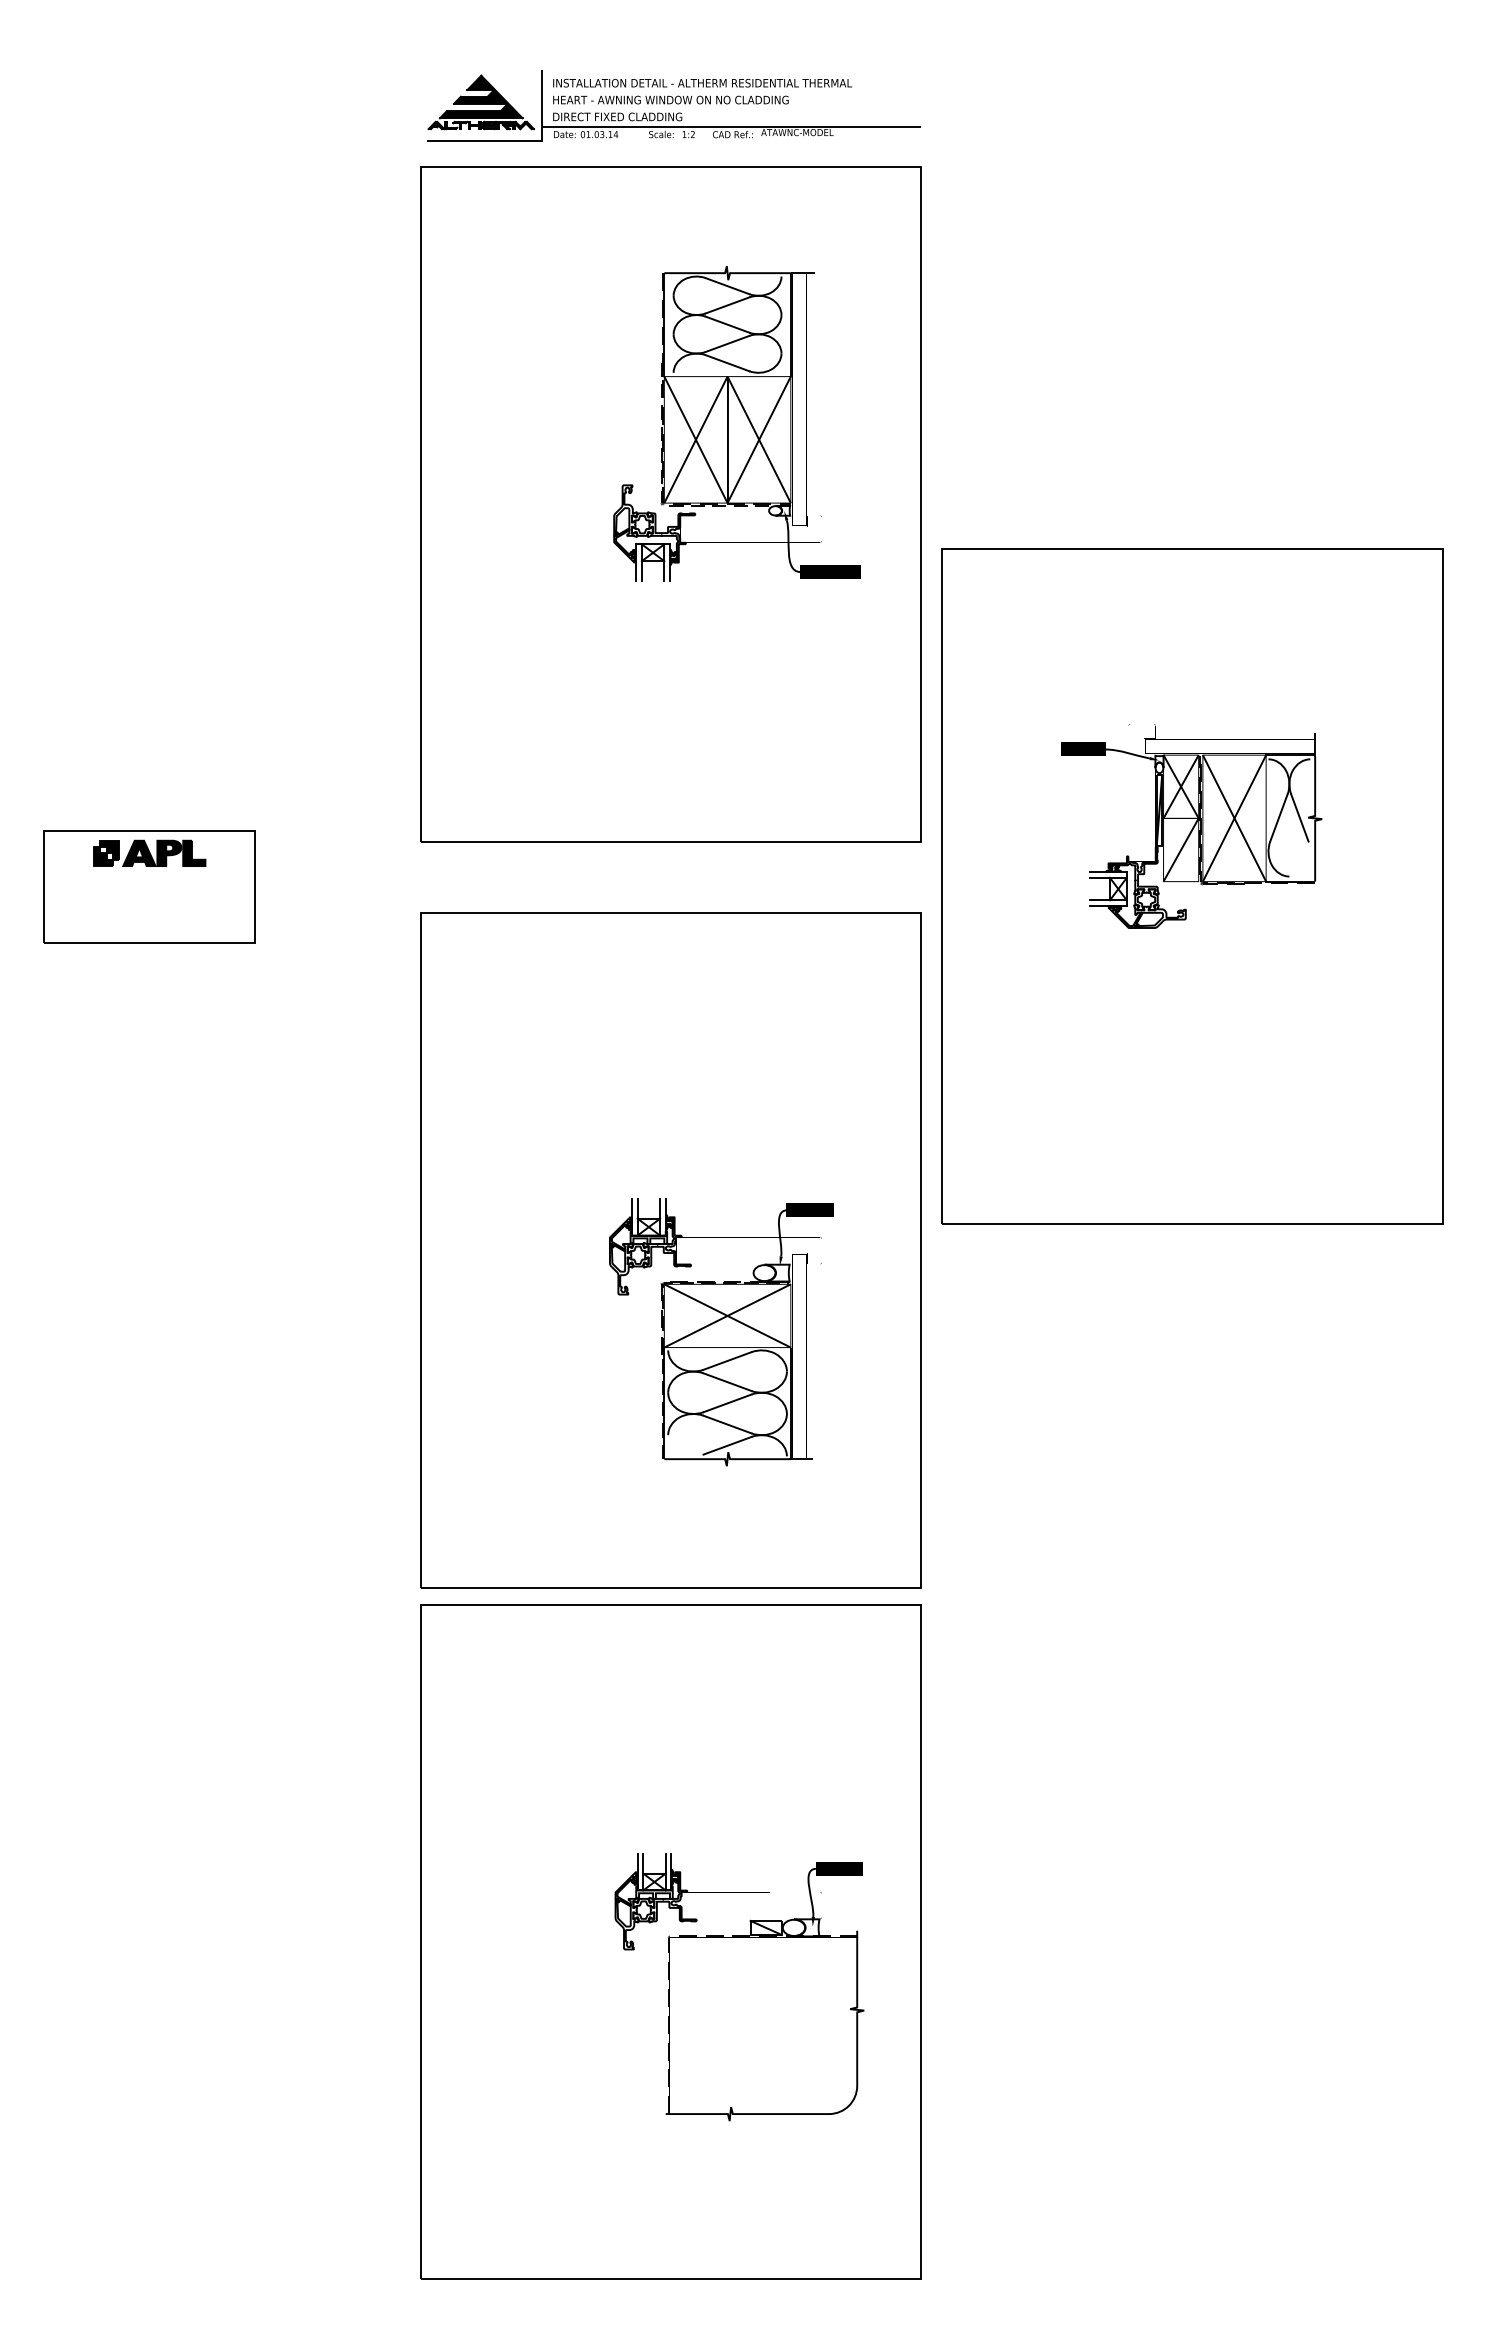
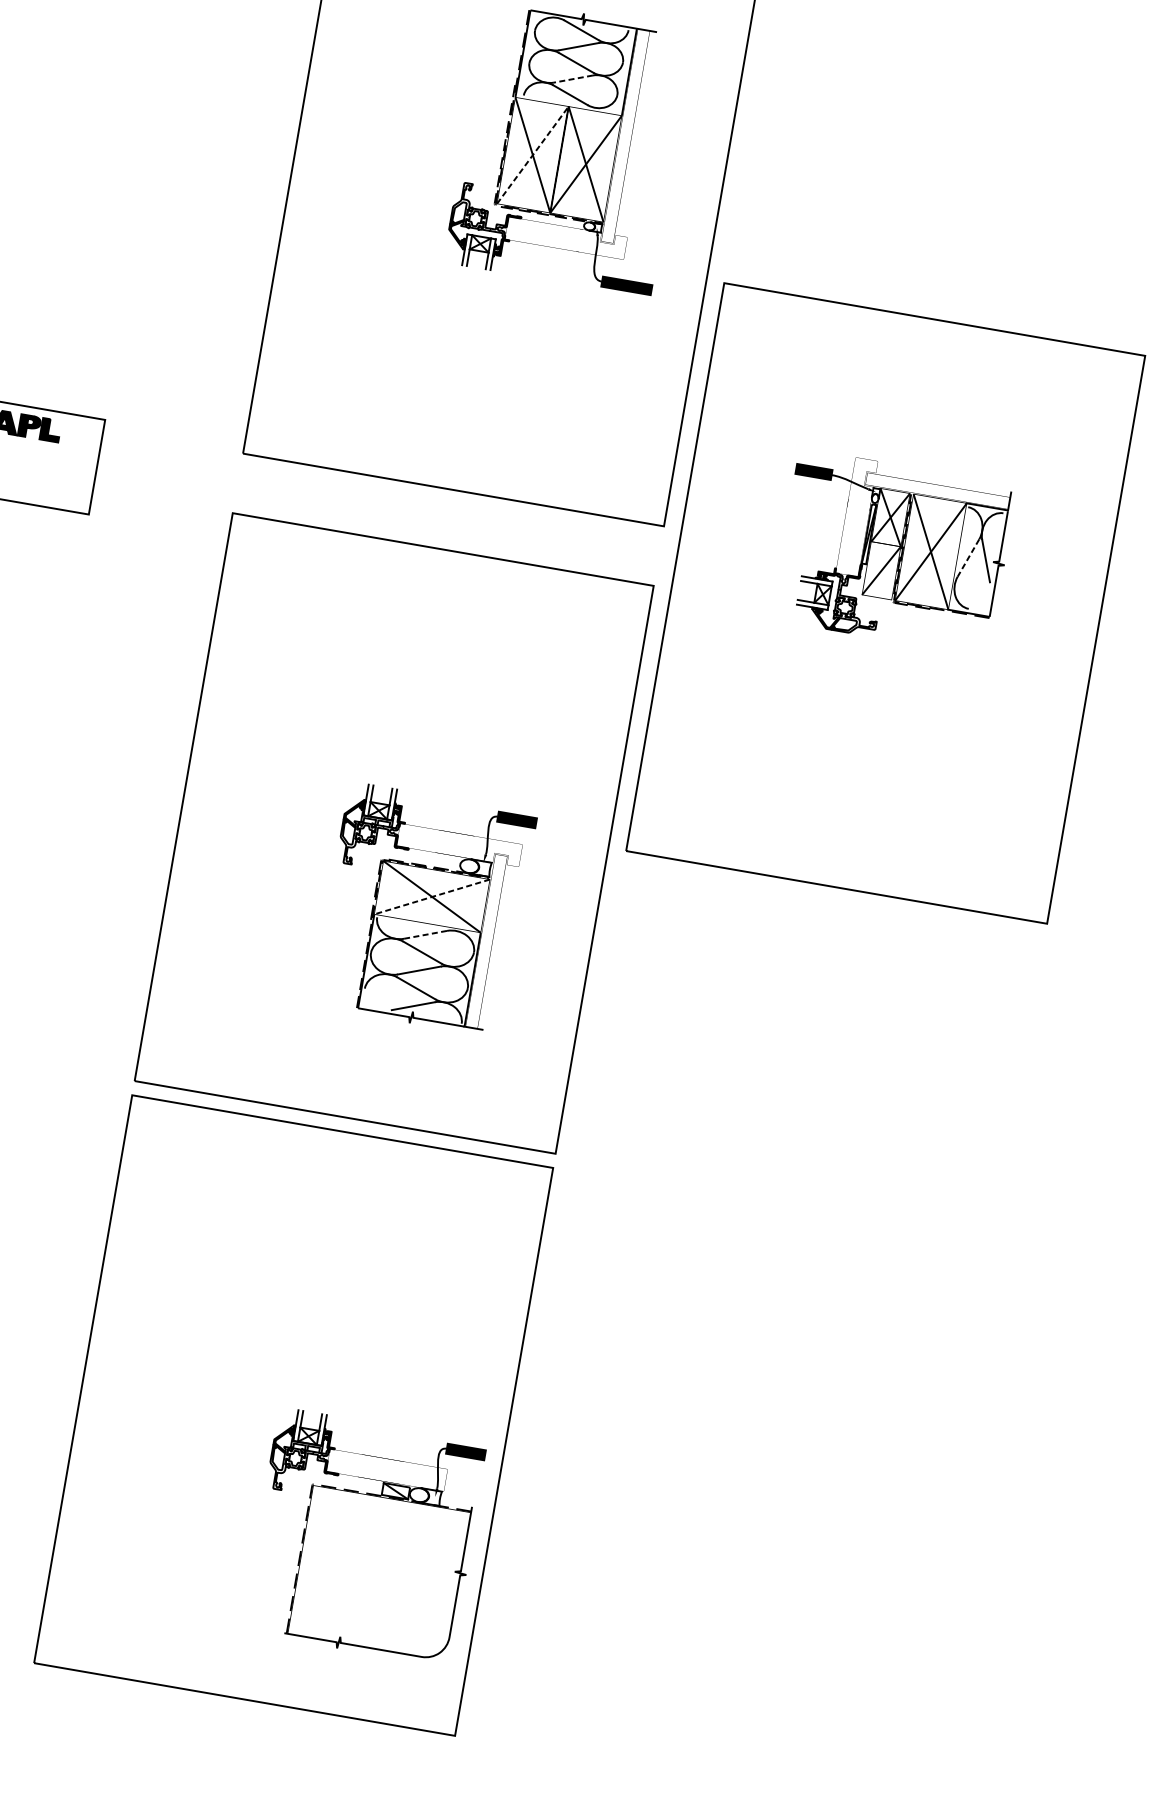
line: (727, 344) -> (573, 79), solid -> dashed
line: (695, 439) -> (532, 154), solid -> dashed
line: (1278, 818) -> (968, 558), solid -> dashed
line: (727, 1315) -> (432, 896), solid -> dashed
line: (727, 1360) -> (425, 934), solid -> dashed
part: (739, 1987) -> (364, 1537), moved

